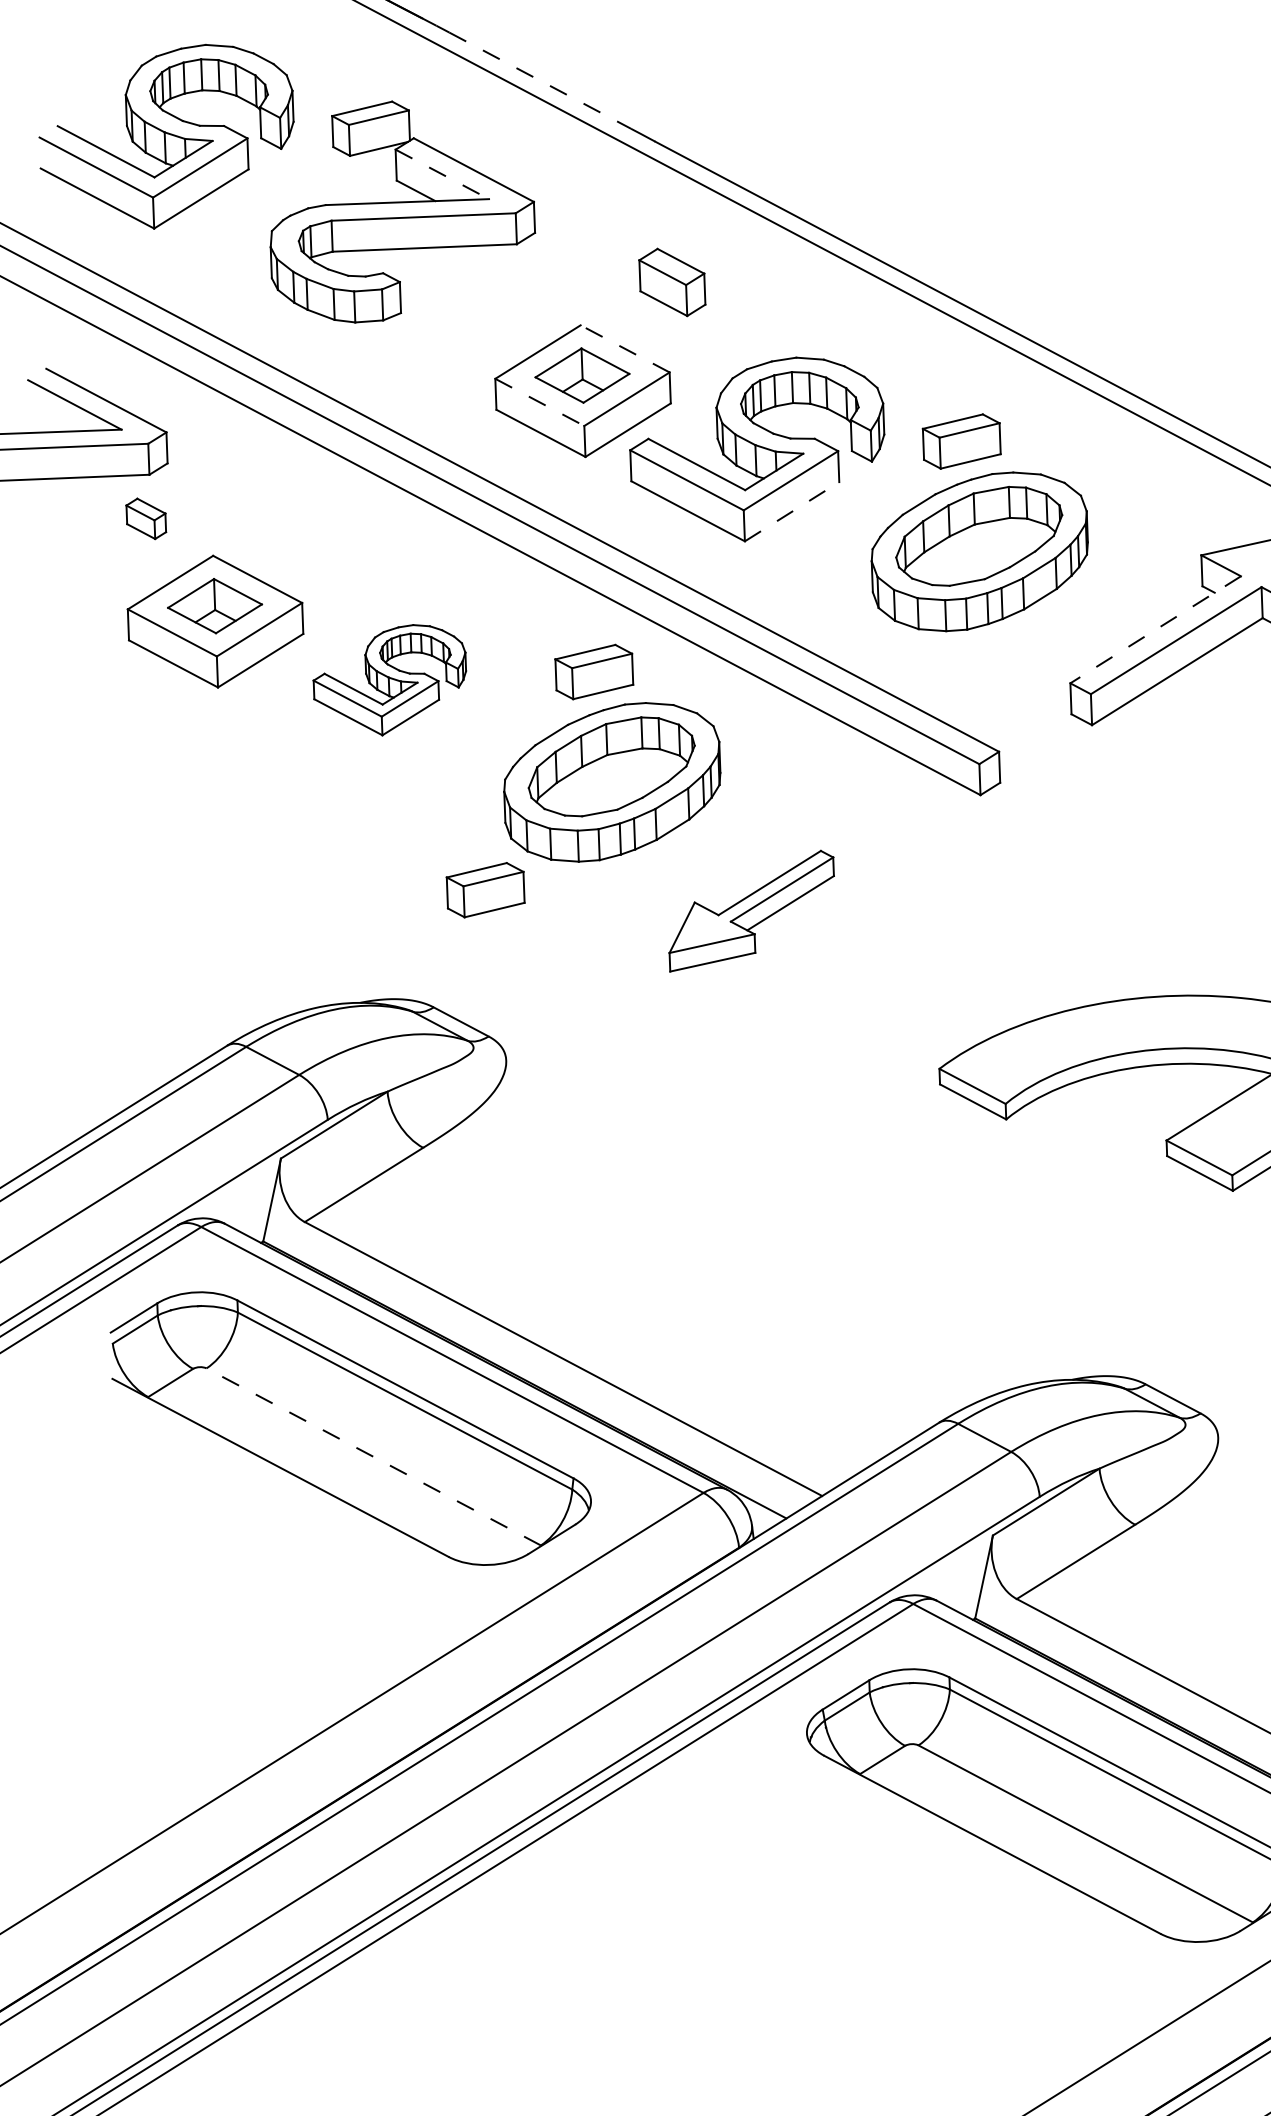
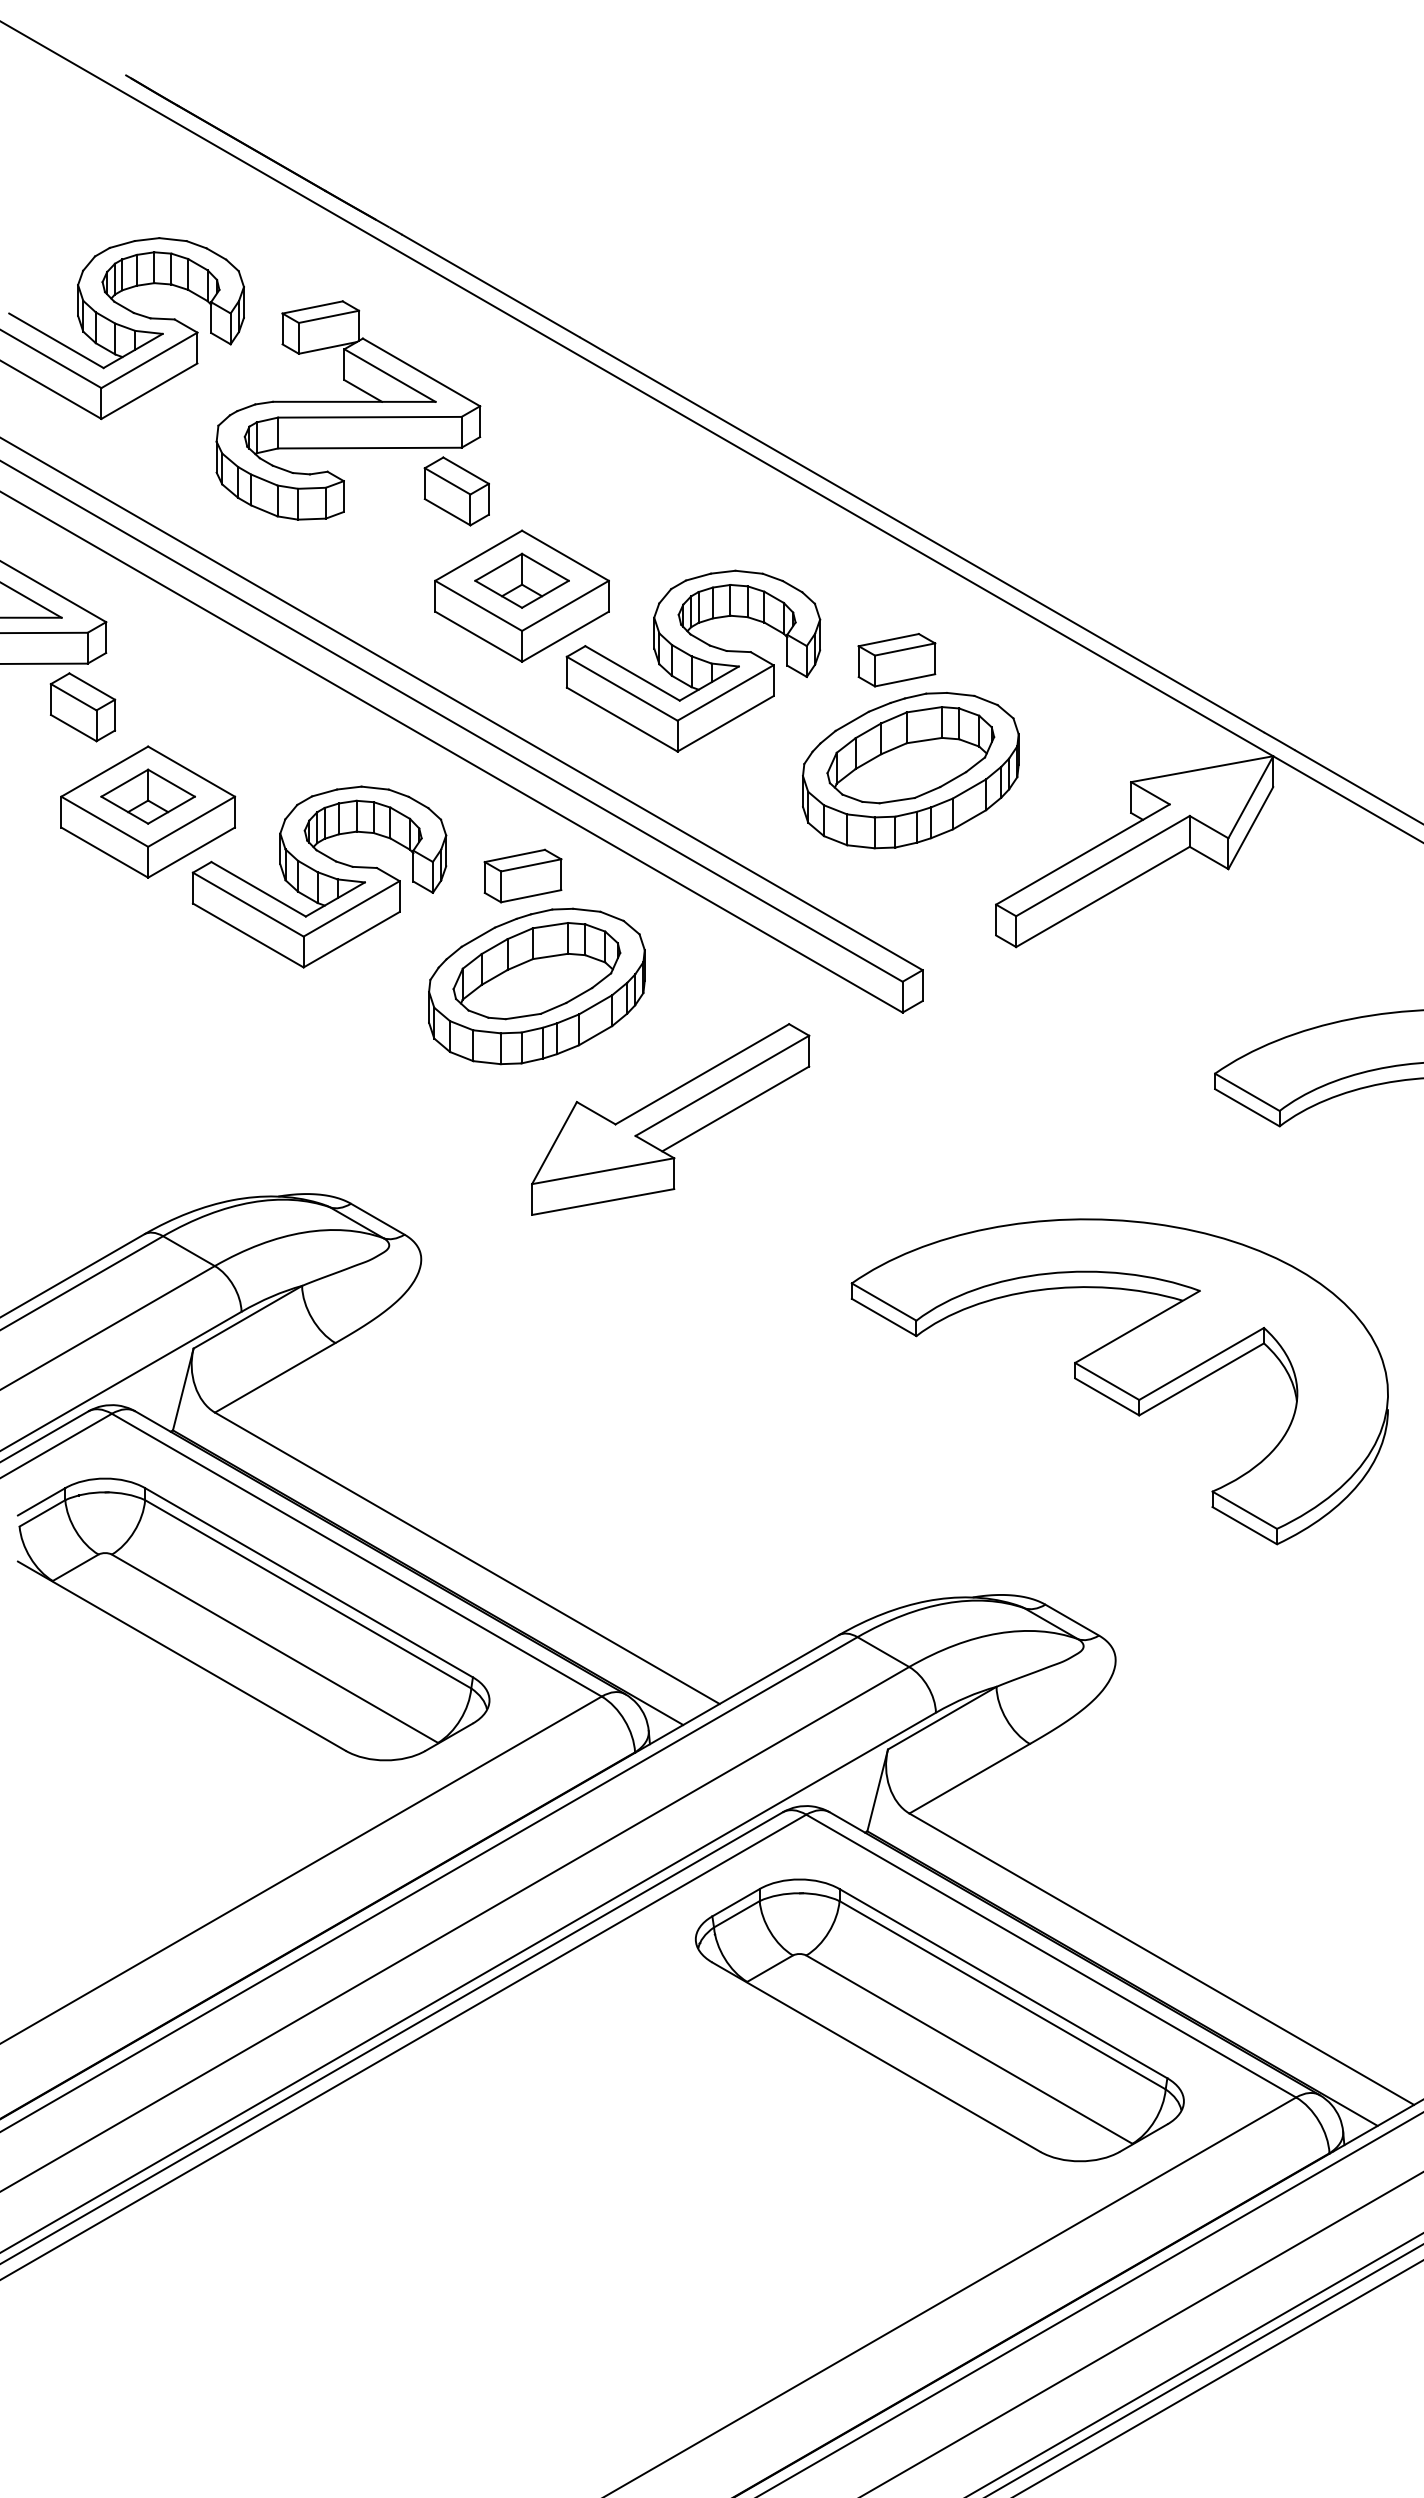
line: (540, 81) -> (491, 286), dashed -> solid
line: (442, 174) -> (390, 375), dashed -> solid
part: (672, 282) -> (456, 491), moved
line: (625, 348) -> (565, 555), dashed -> solid
line: (540, 402) -> (479, 606), dashed -> solid
line: (792, 511) -> (726, 723), dashed -> solid
part: (145, 518) -> (82, 707), size x1.67
line: (1155, 629) -> (1082, 854), dashed -> solid
part: (389, 679) -> (319, 876), size x1.67
part: (485, 889) -> (406, 1088), removed
part: (751, 911) -> (670, 1119), size x1.67
line: (373, 1456) -> (274, 1648), dashed -> solid

